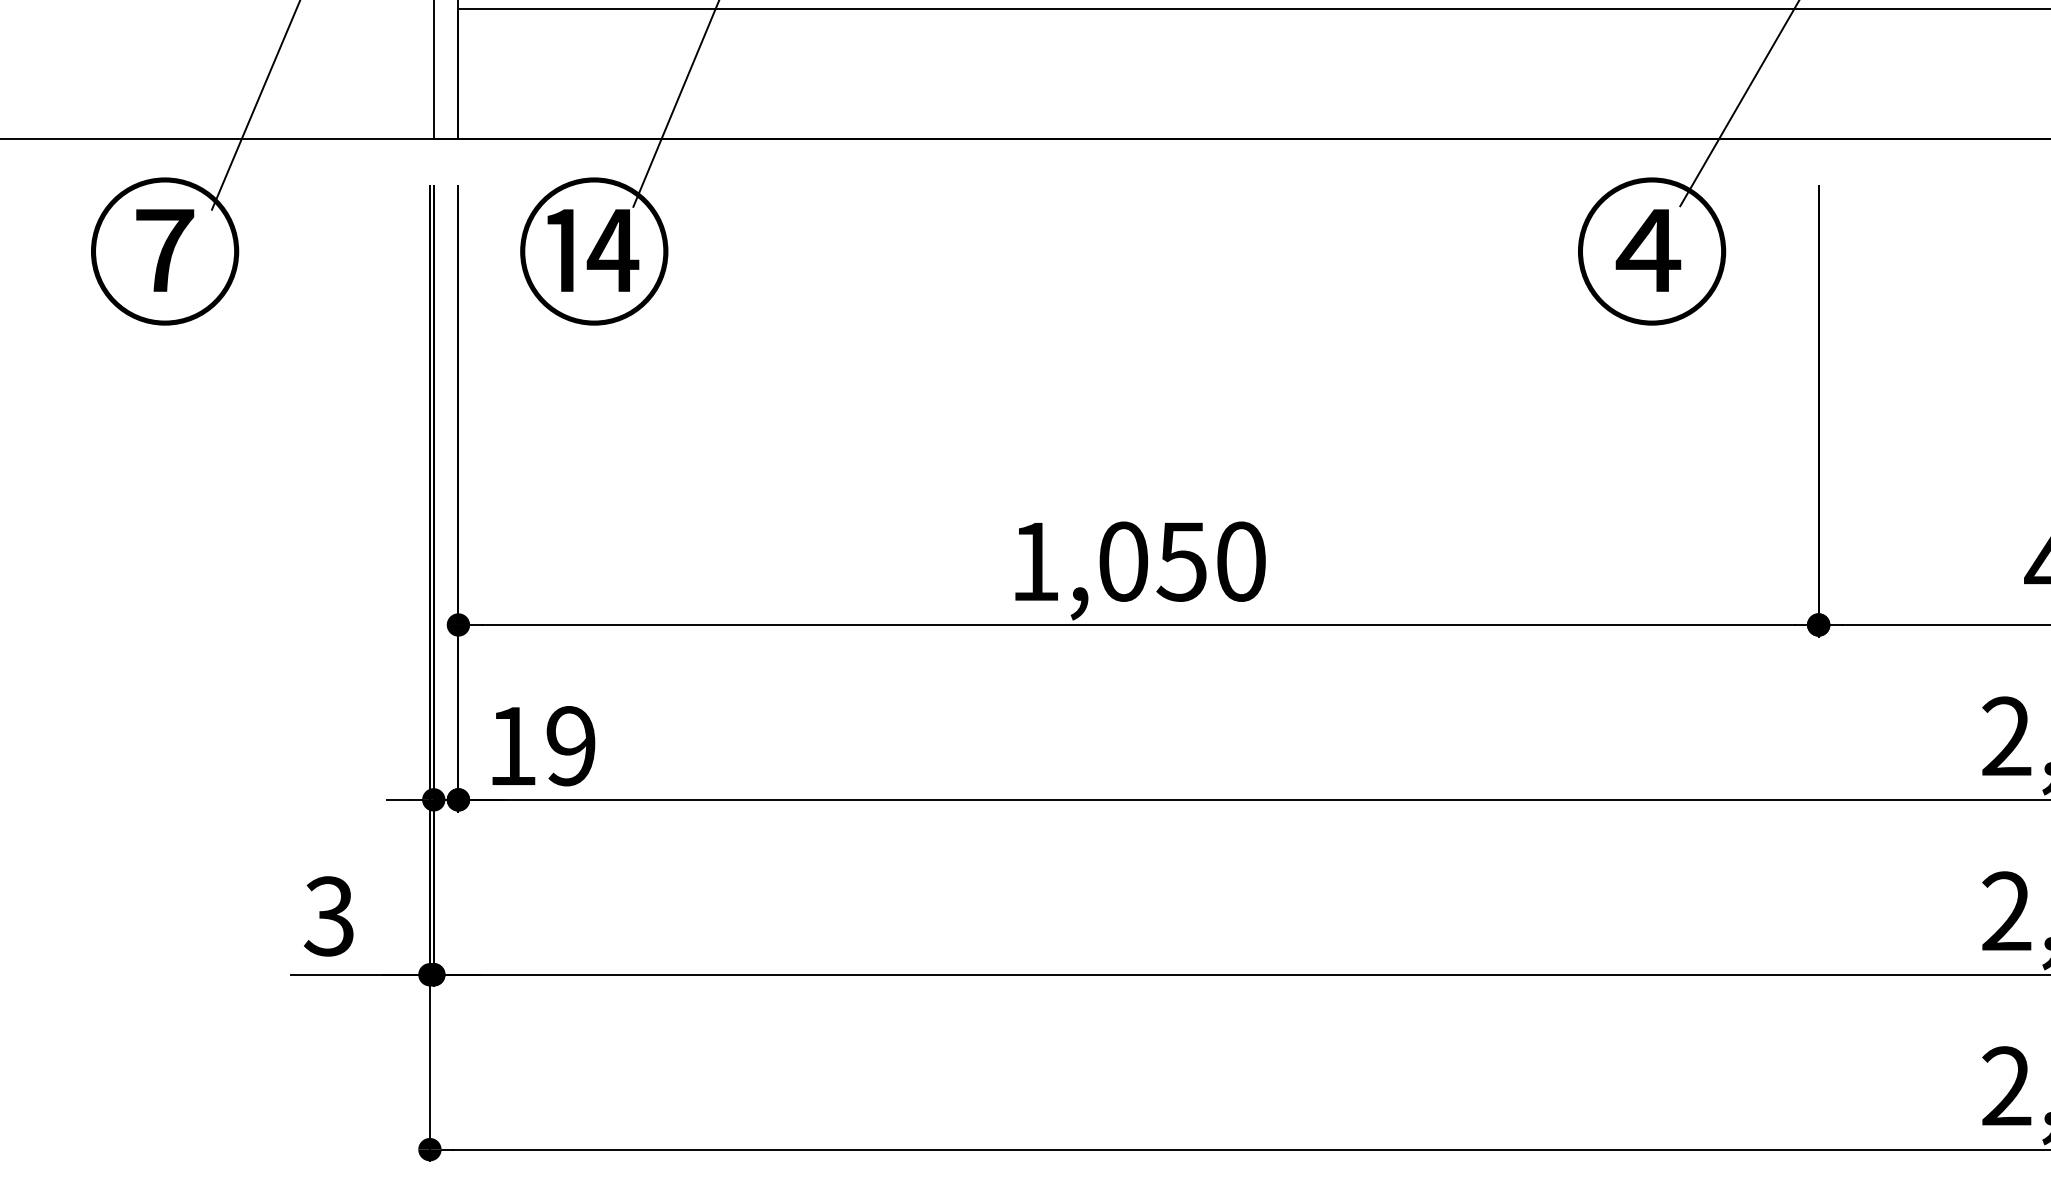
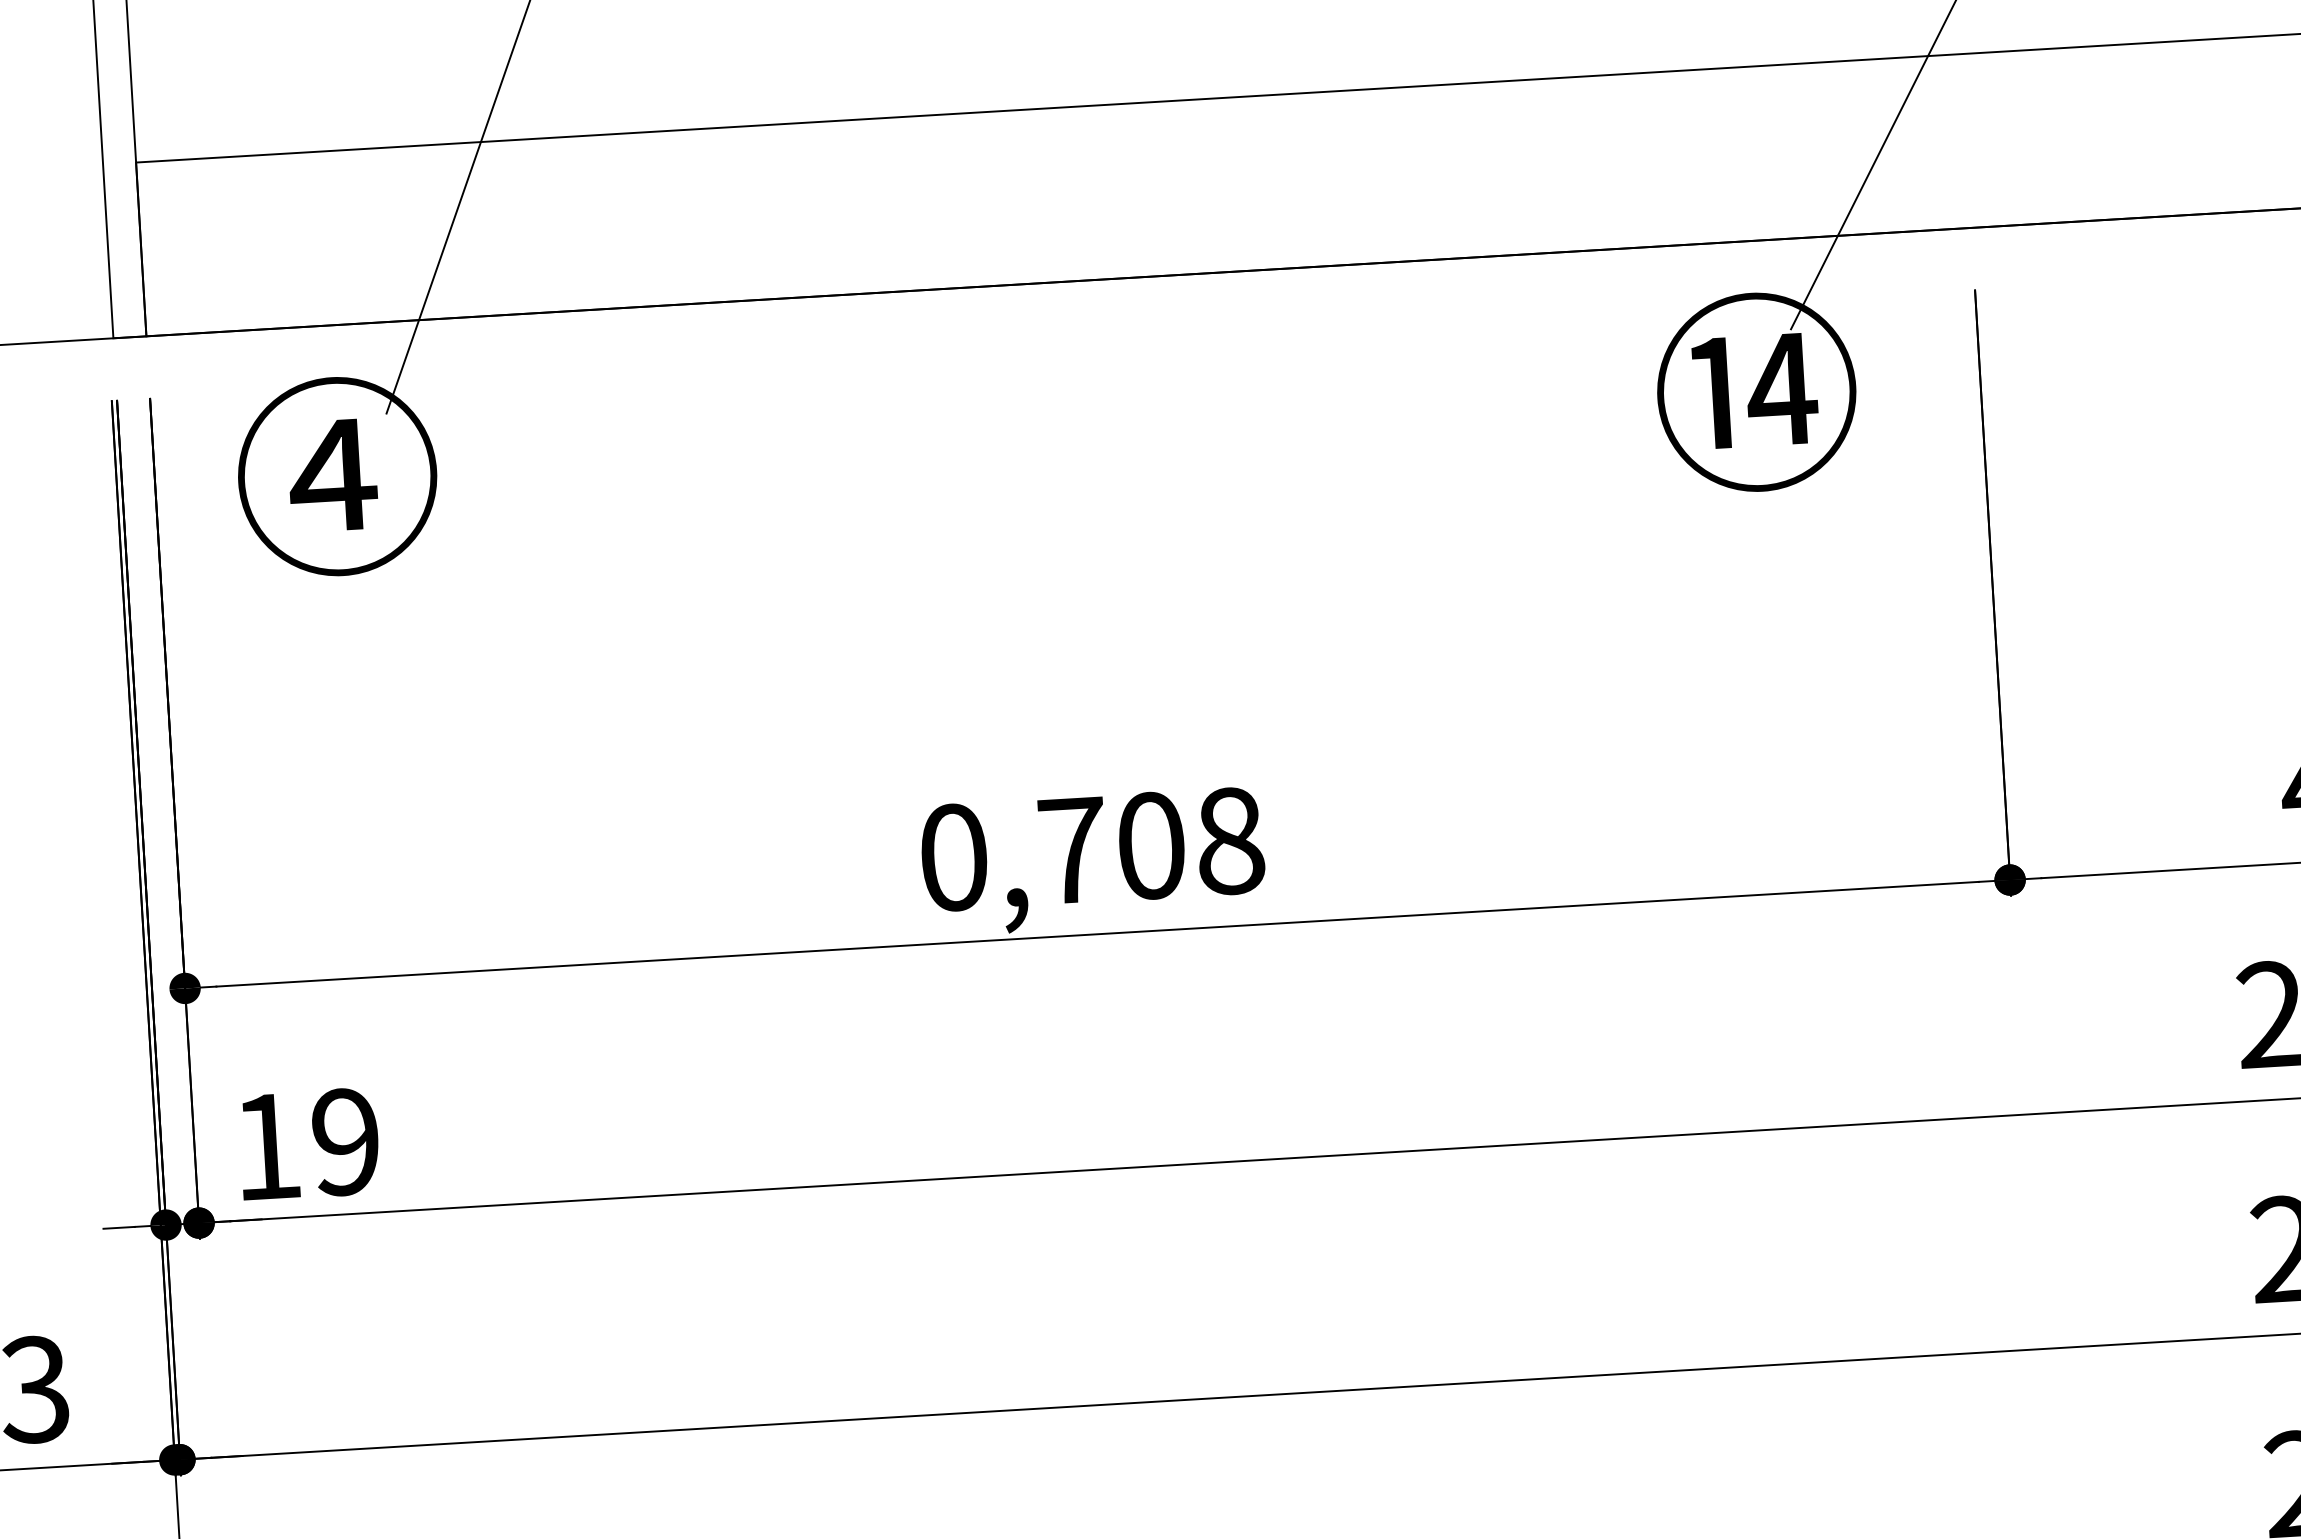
text: (593, 250) -> (336, 475), ⑭ -> ④
text: (1650, 250) -> (1754, 391), ④ -> ⑭
text: (1138, 561) -> (1092, 849), 1,050 -> 0,708

